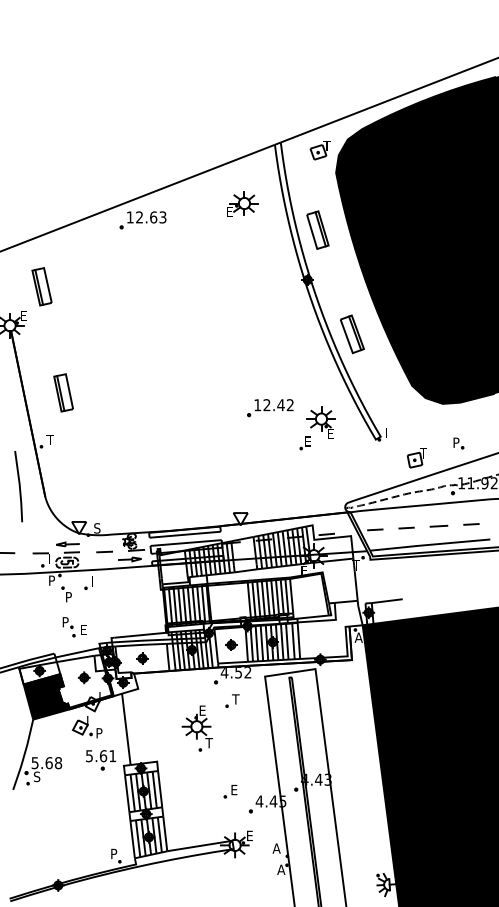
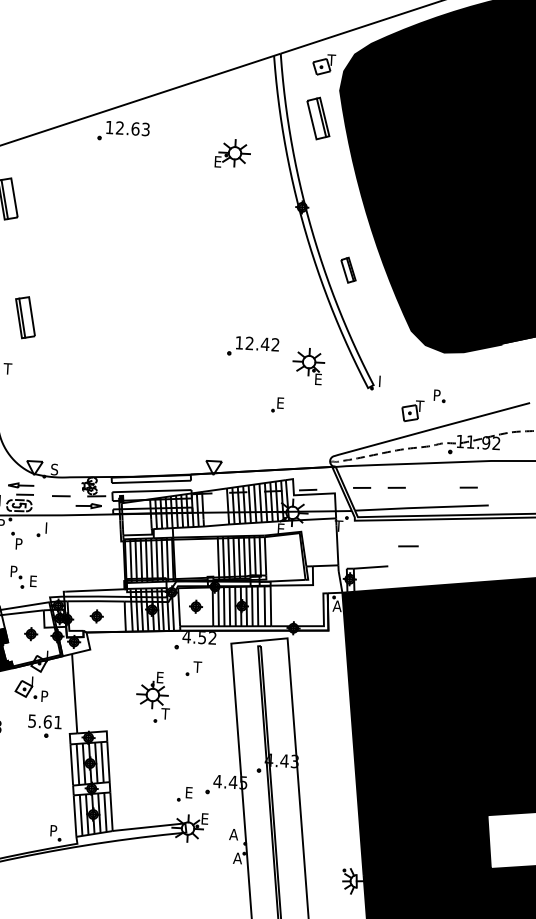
part: (242, 203) -> (232, 153), moved
part: (317, 229) -> (317, 117), moved
part: (352, 334) -> (348, 270), size x0.6
part: (304, 443) -> (276, 405), moved
part: (458, 443) -> (439, 396), moved
line: (438, 525) -> (408, 545), moved
part: (230, 791) -> (184, 794), moved

